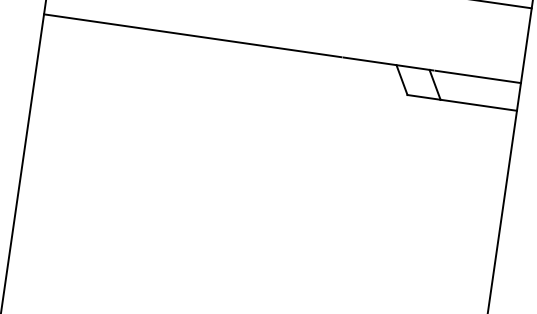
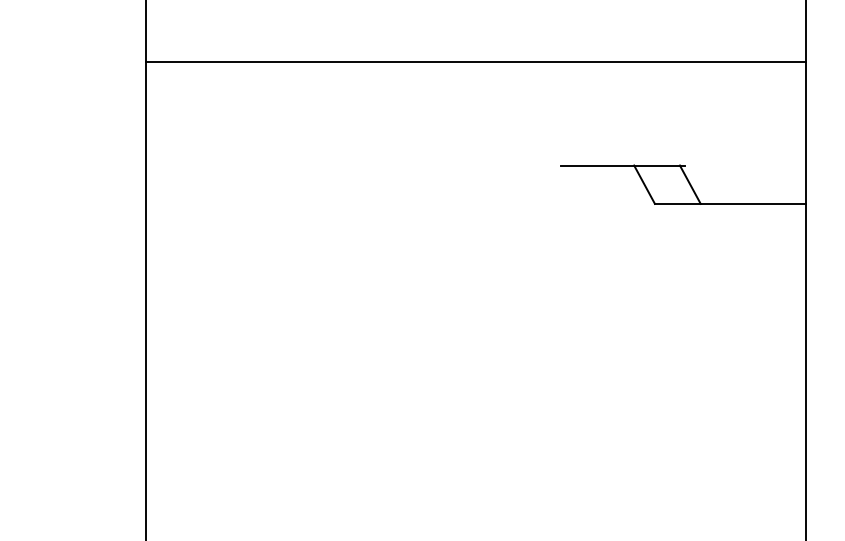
line: (193, 35) -> (352, 165), removed
line: (478, 76) -> (747, 165), removed

